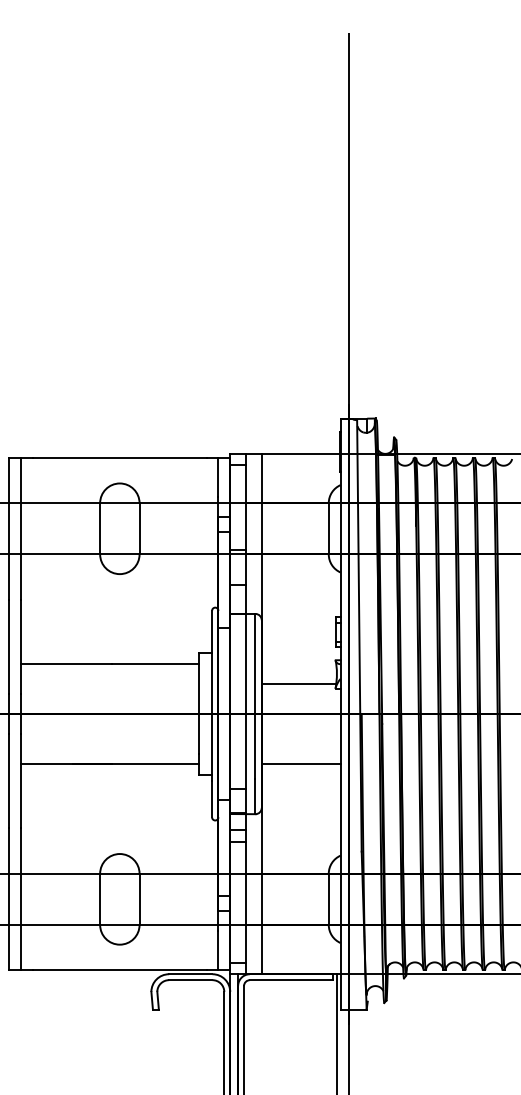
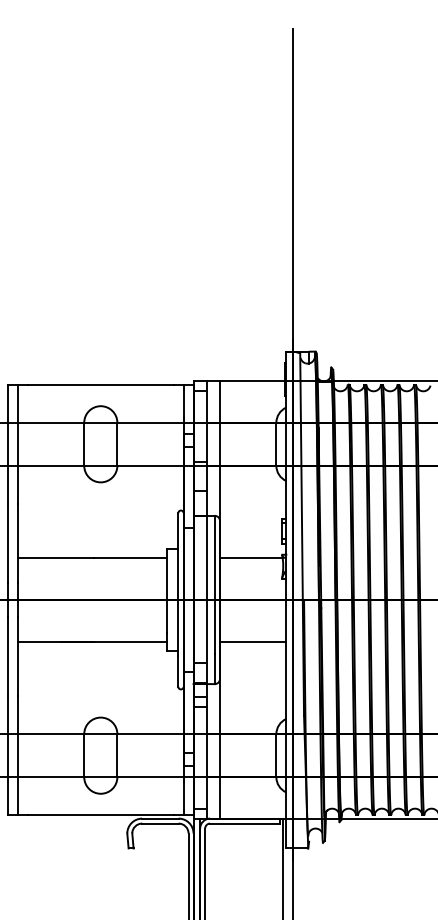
line: (299, 683) -> (251, 557), moved

